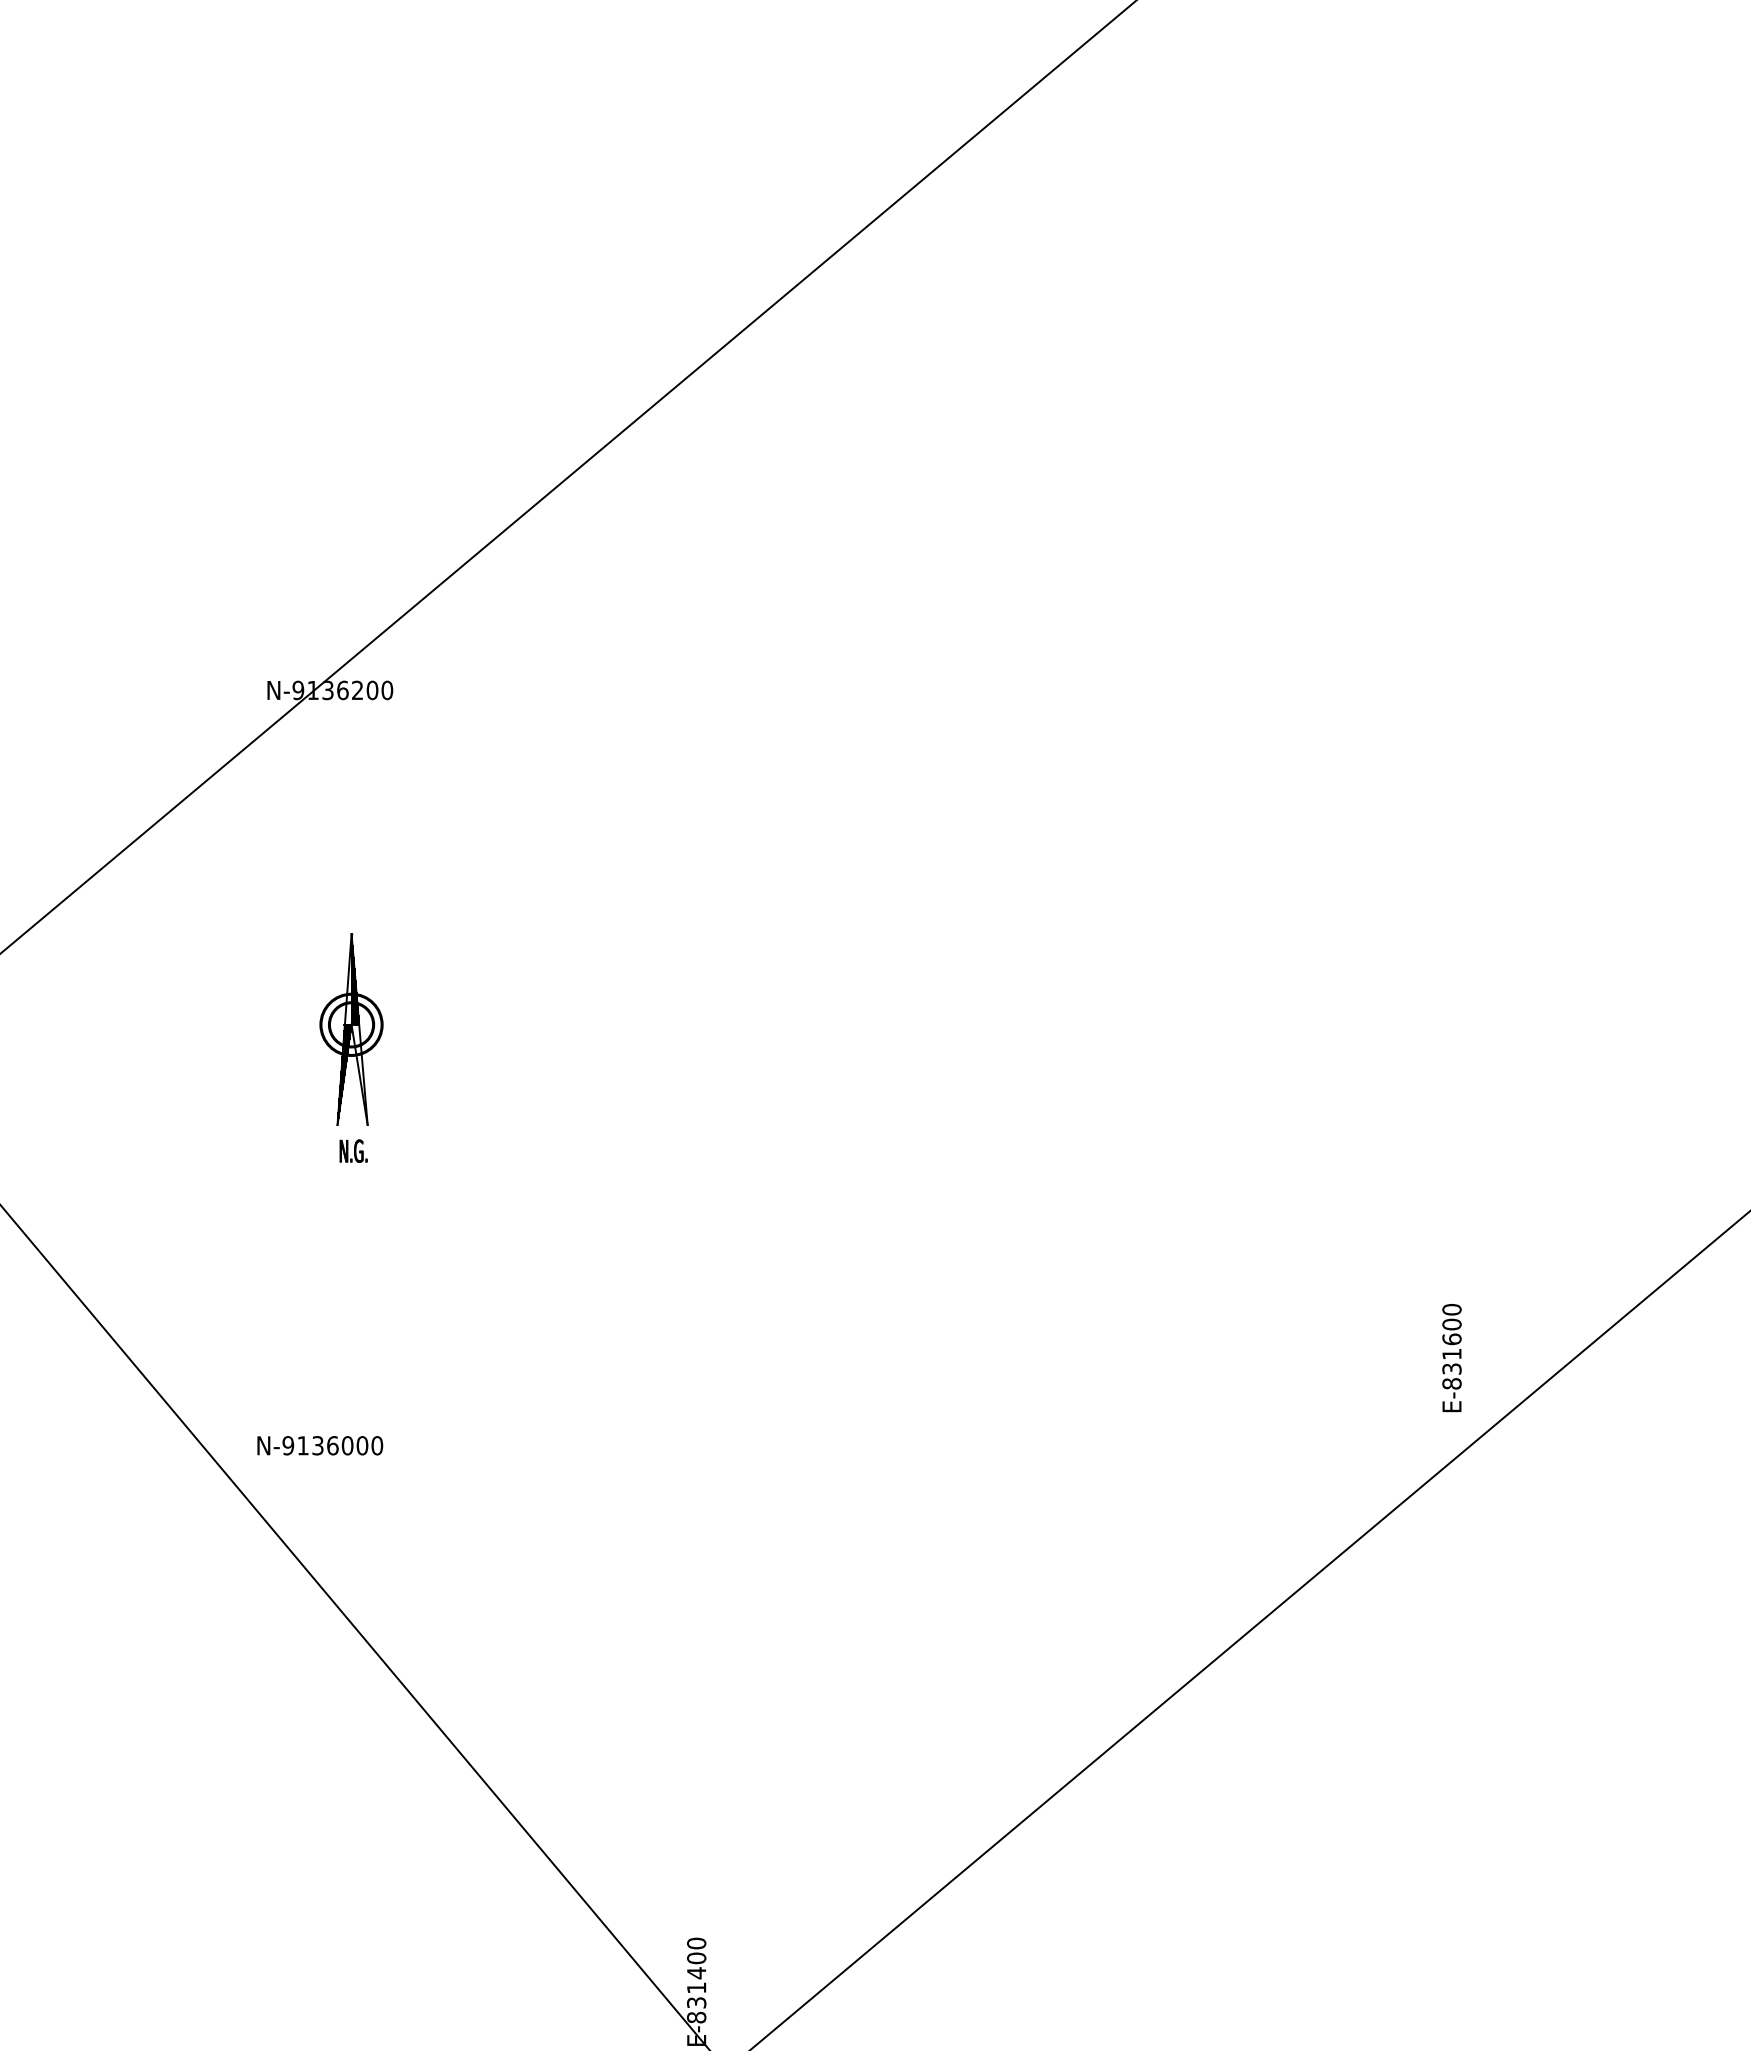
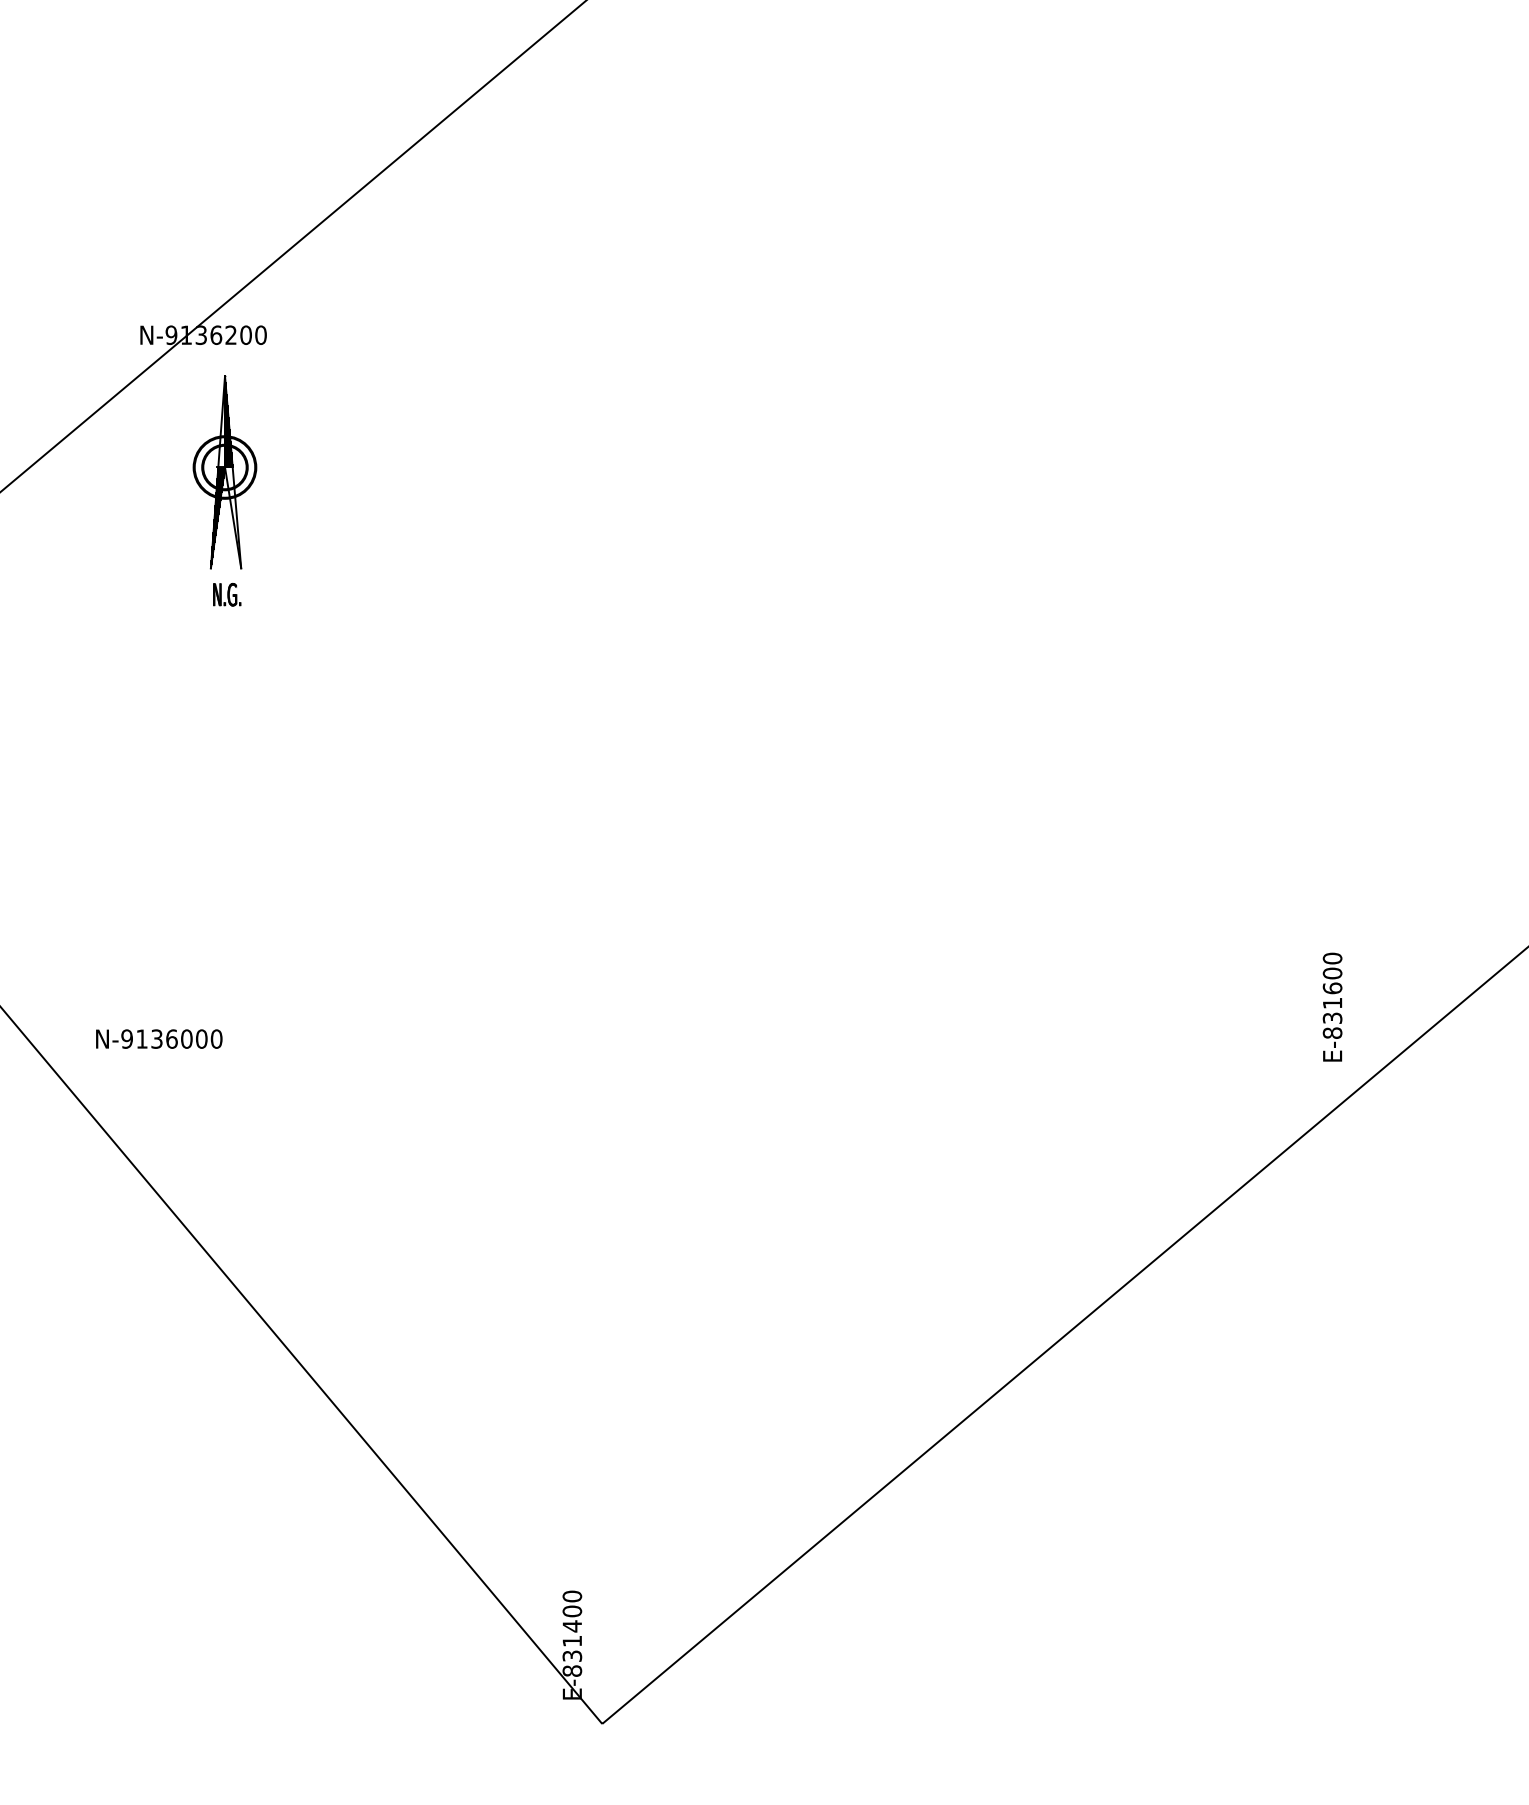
part: (351, 1047) -> (224, 490), moved
text: (320, 1445) -> (159, 1038), moved

